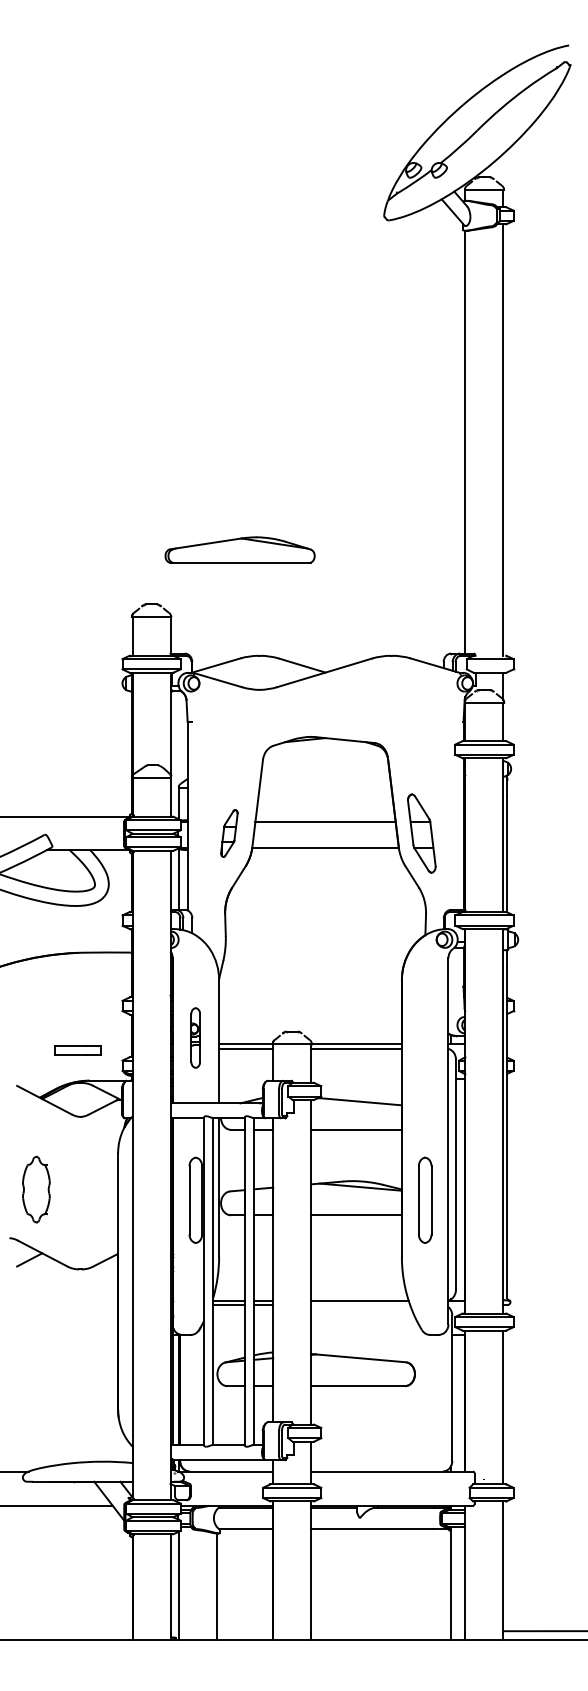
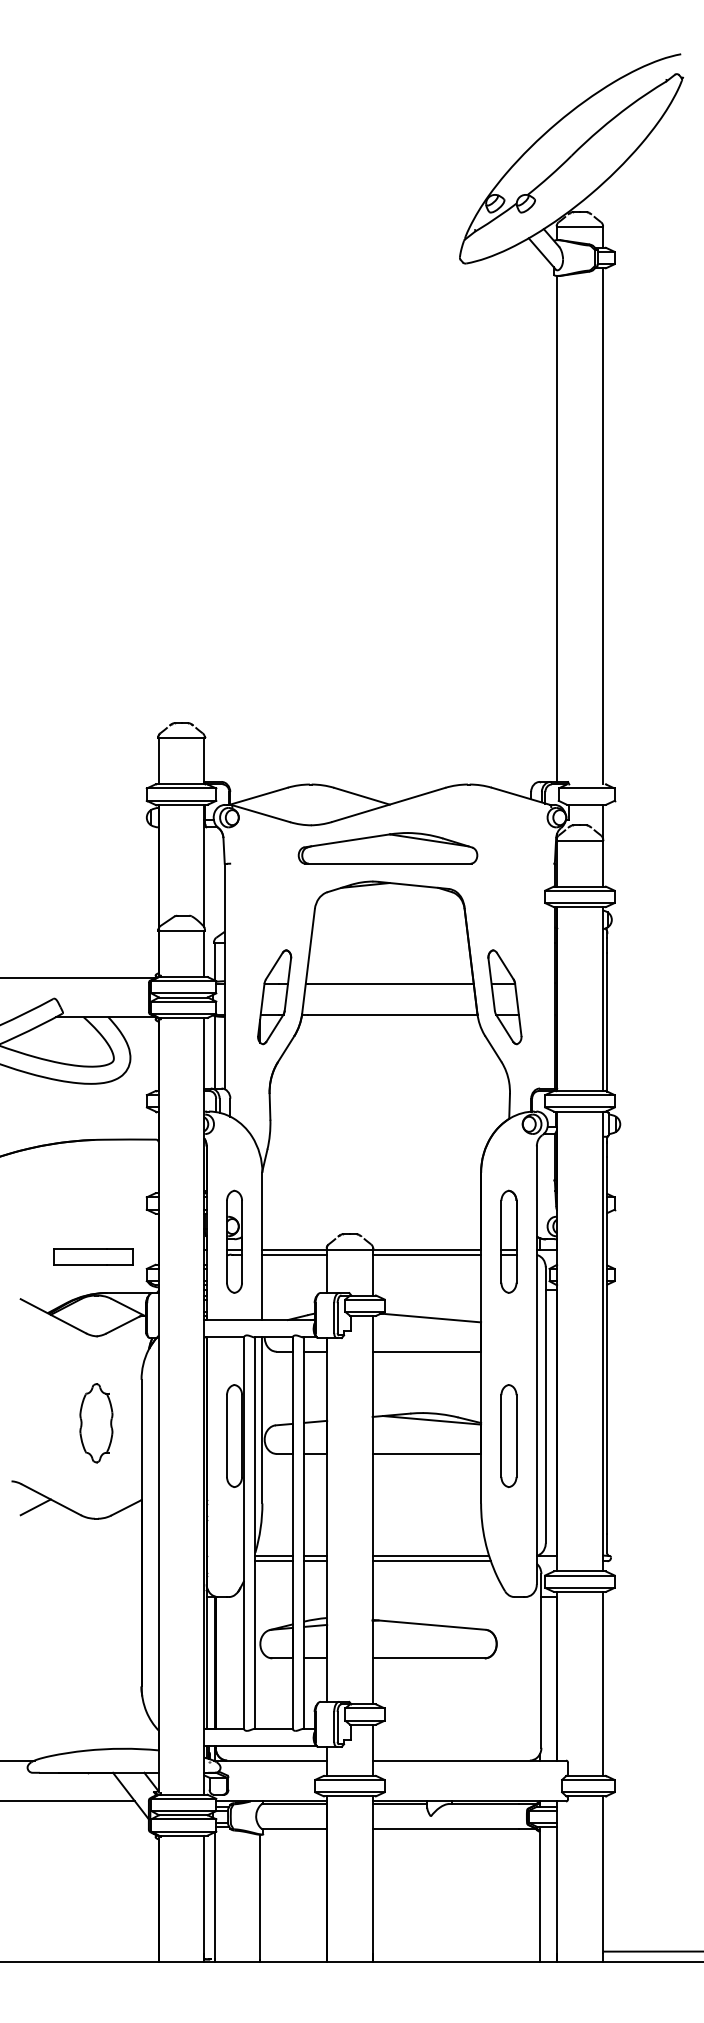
part: (239, 549) -> (387, 847), moved
part: (229, 833) -> (274, 997), size x1.67
part: (195, 1037) -> (234, 1241), size x1.43
part: (425, 1037) -> (509, 1241), added
part: (77, 1050) -> (92, 1256), size x1.43
part: (36, 1189) -> (96, 1423), moved
line: (360, 1304) -> (431, 1560), added

